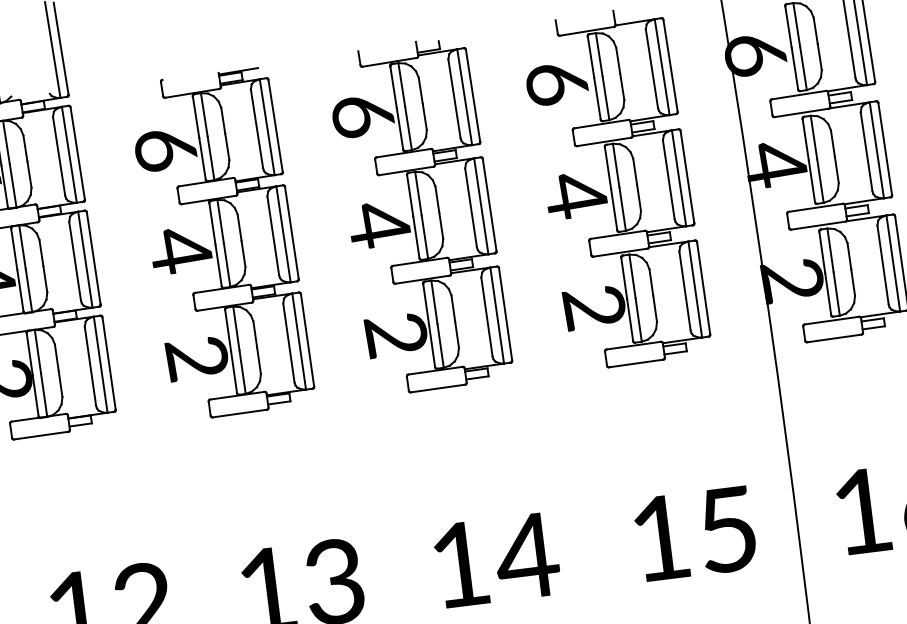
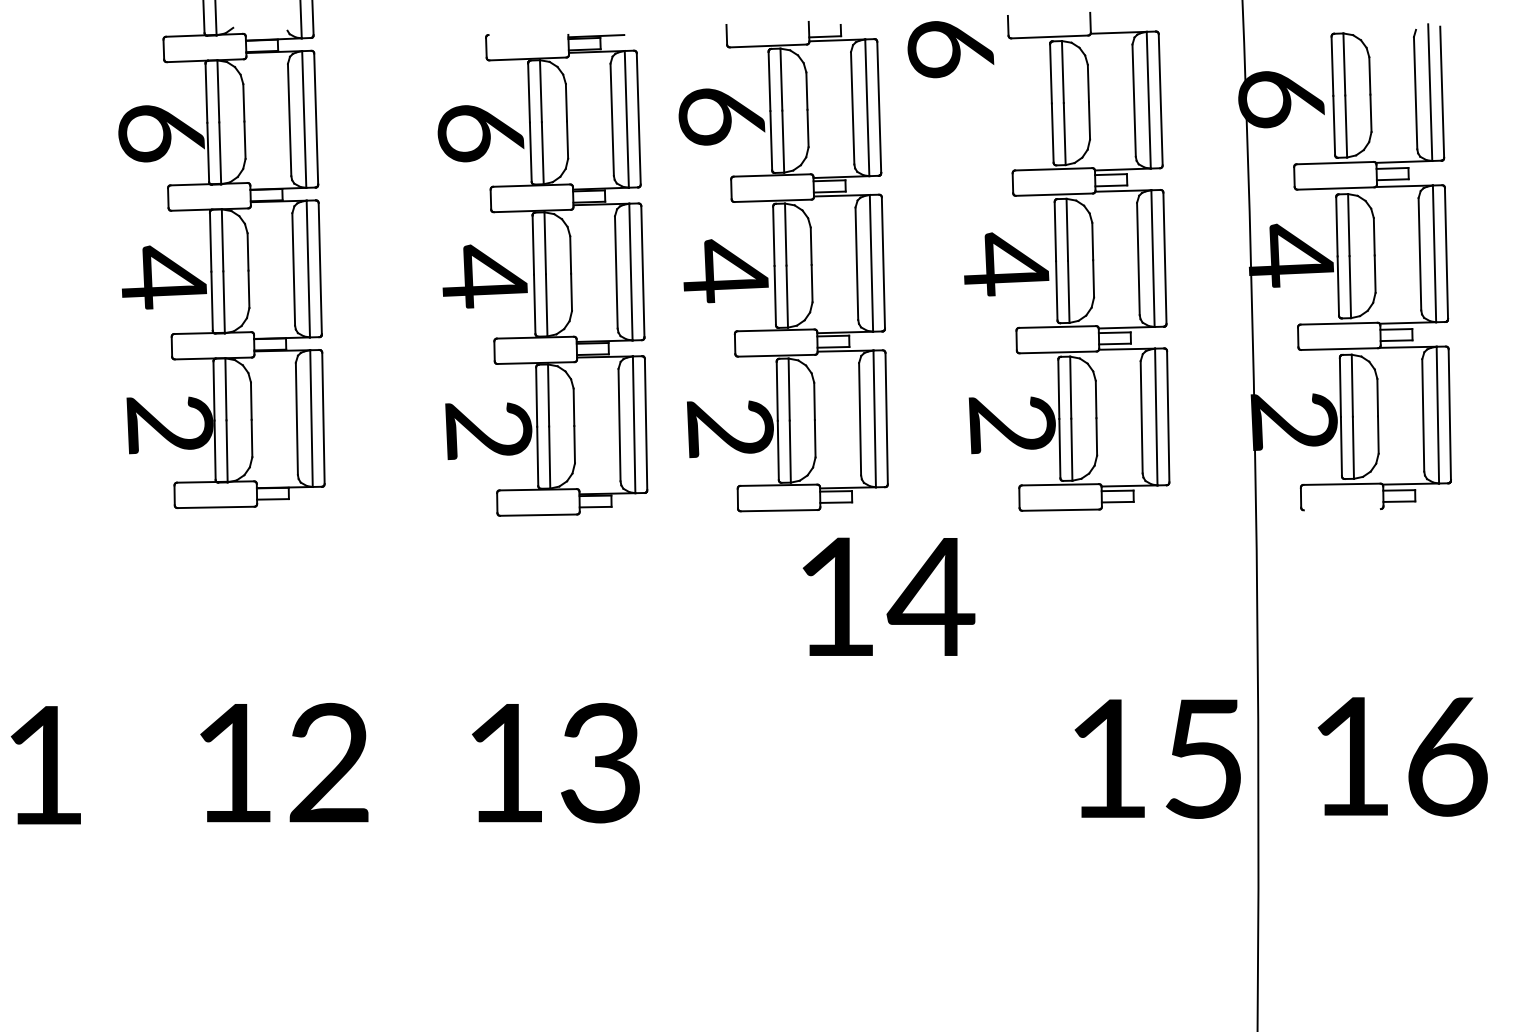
text: (556, 84) -> (950, 49), moved
part: (221, 244) -> (542, 275), moved
line: (833, 338) -> (1341, 509), removed
text: (695, 533) -> (1157, 758), moved
text: (496, 559) -> (888, 596), moved

